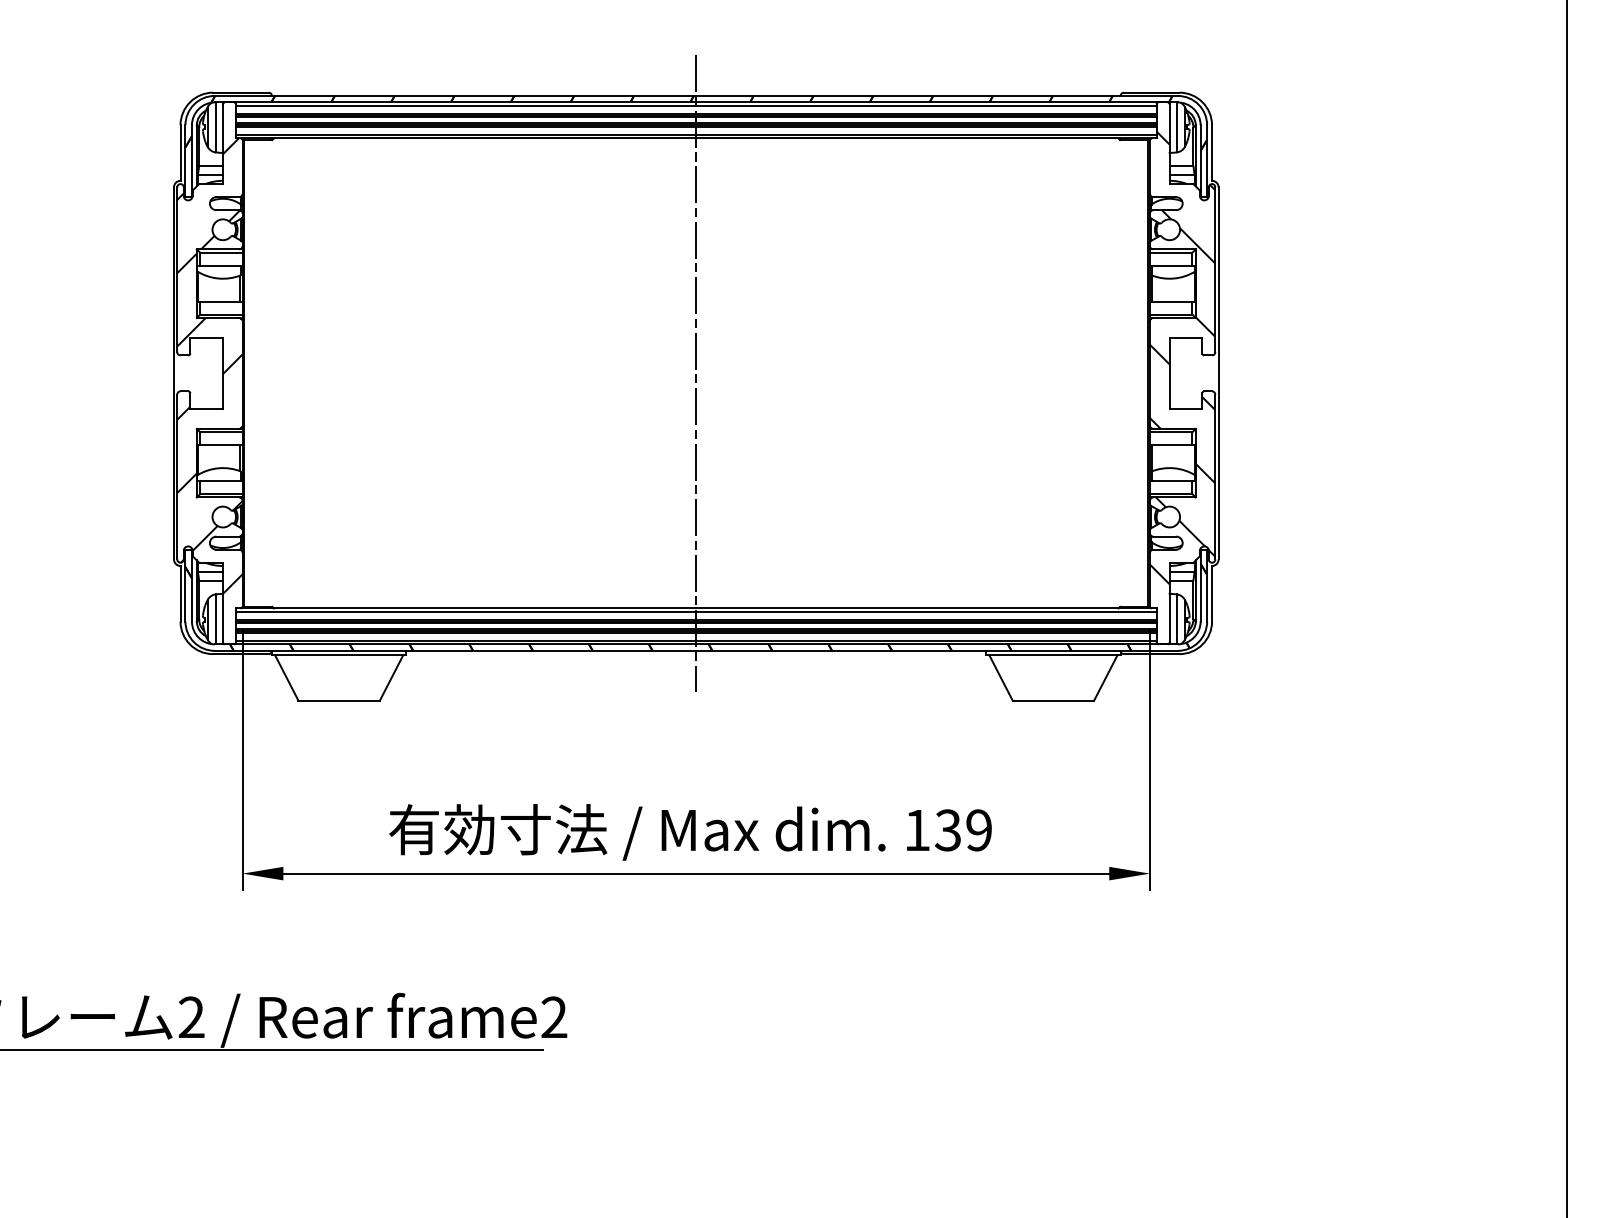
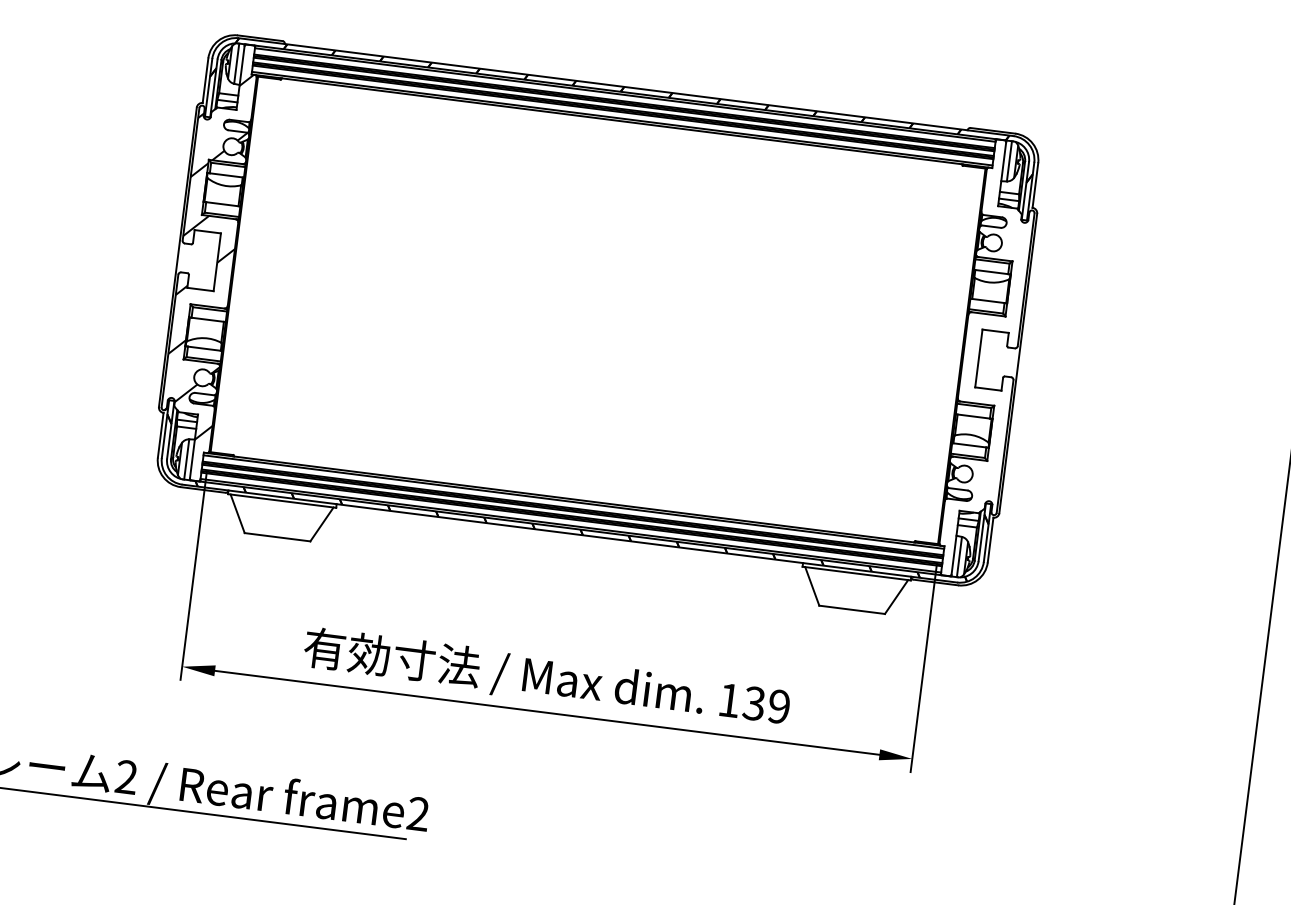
hatch: (1182, 357) -> (990, 347), removed
line: (696, 373) -> (598, 310), removed

